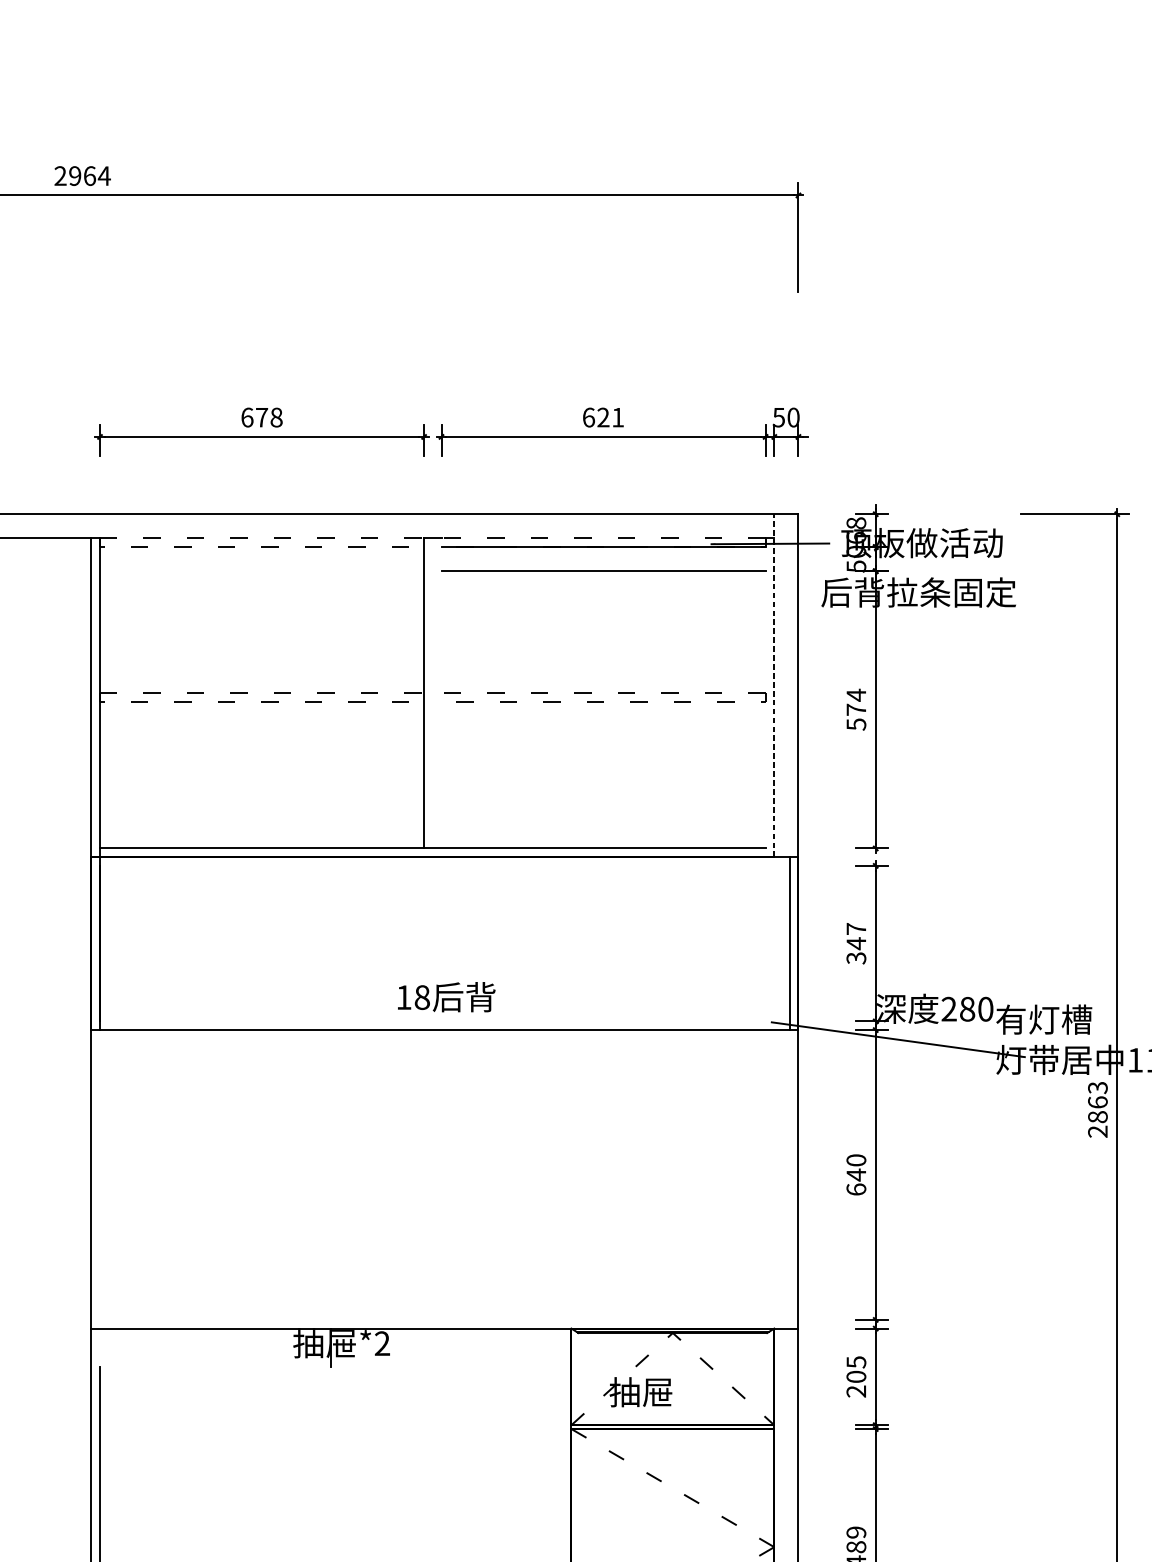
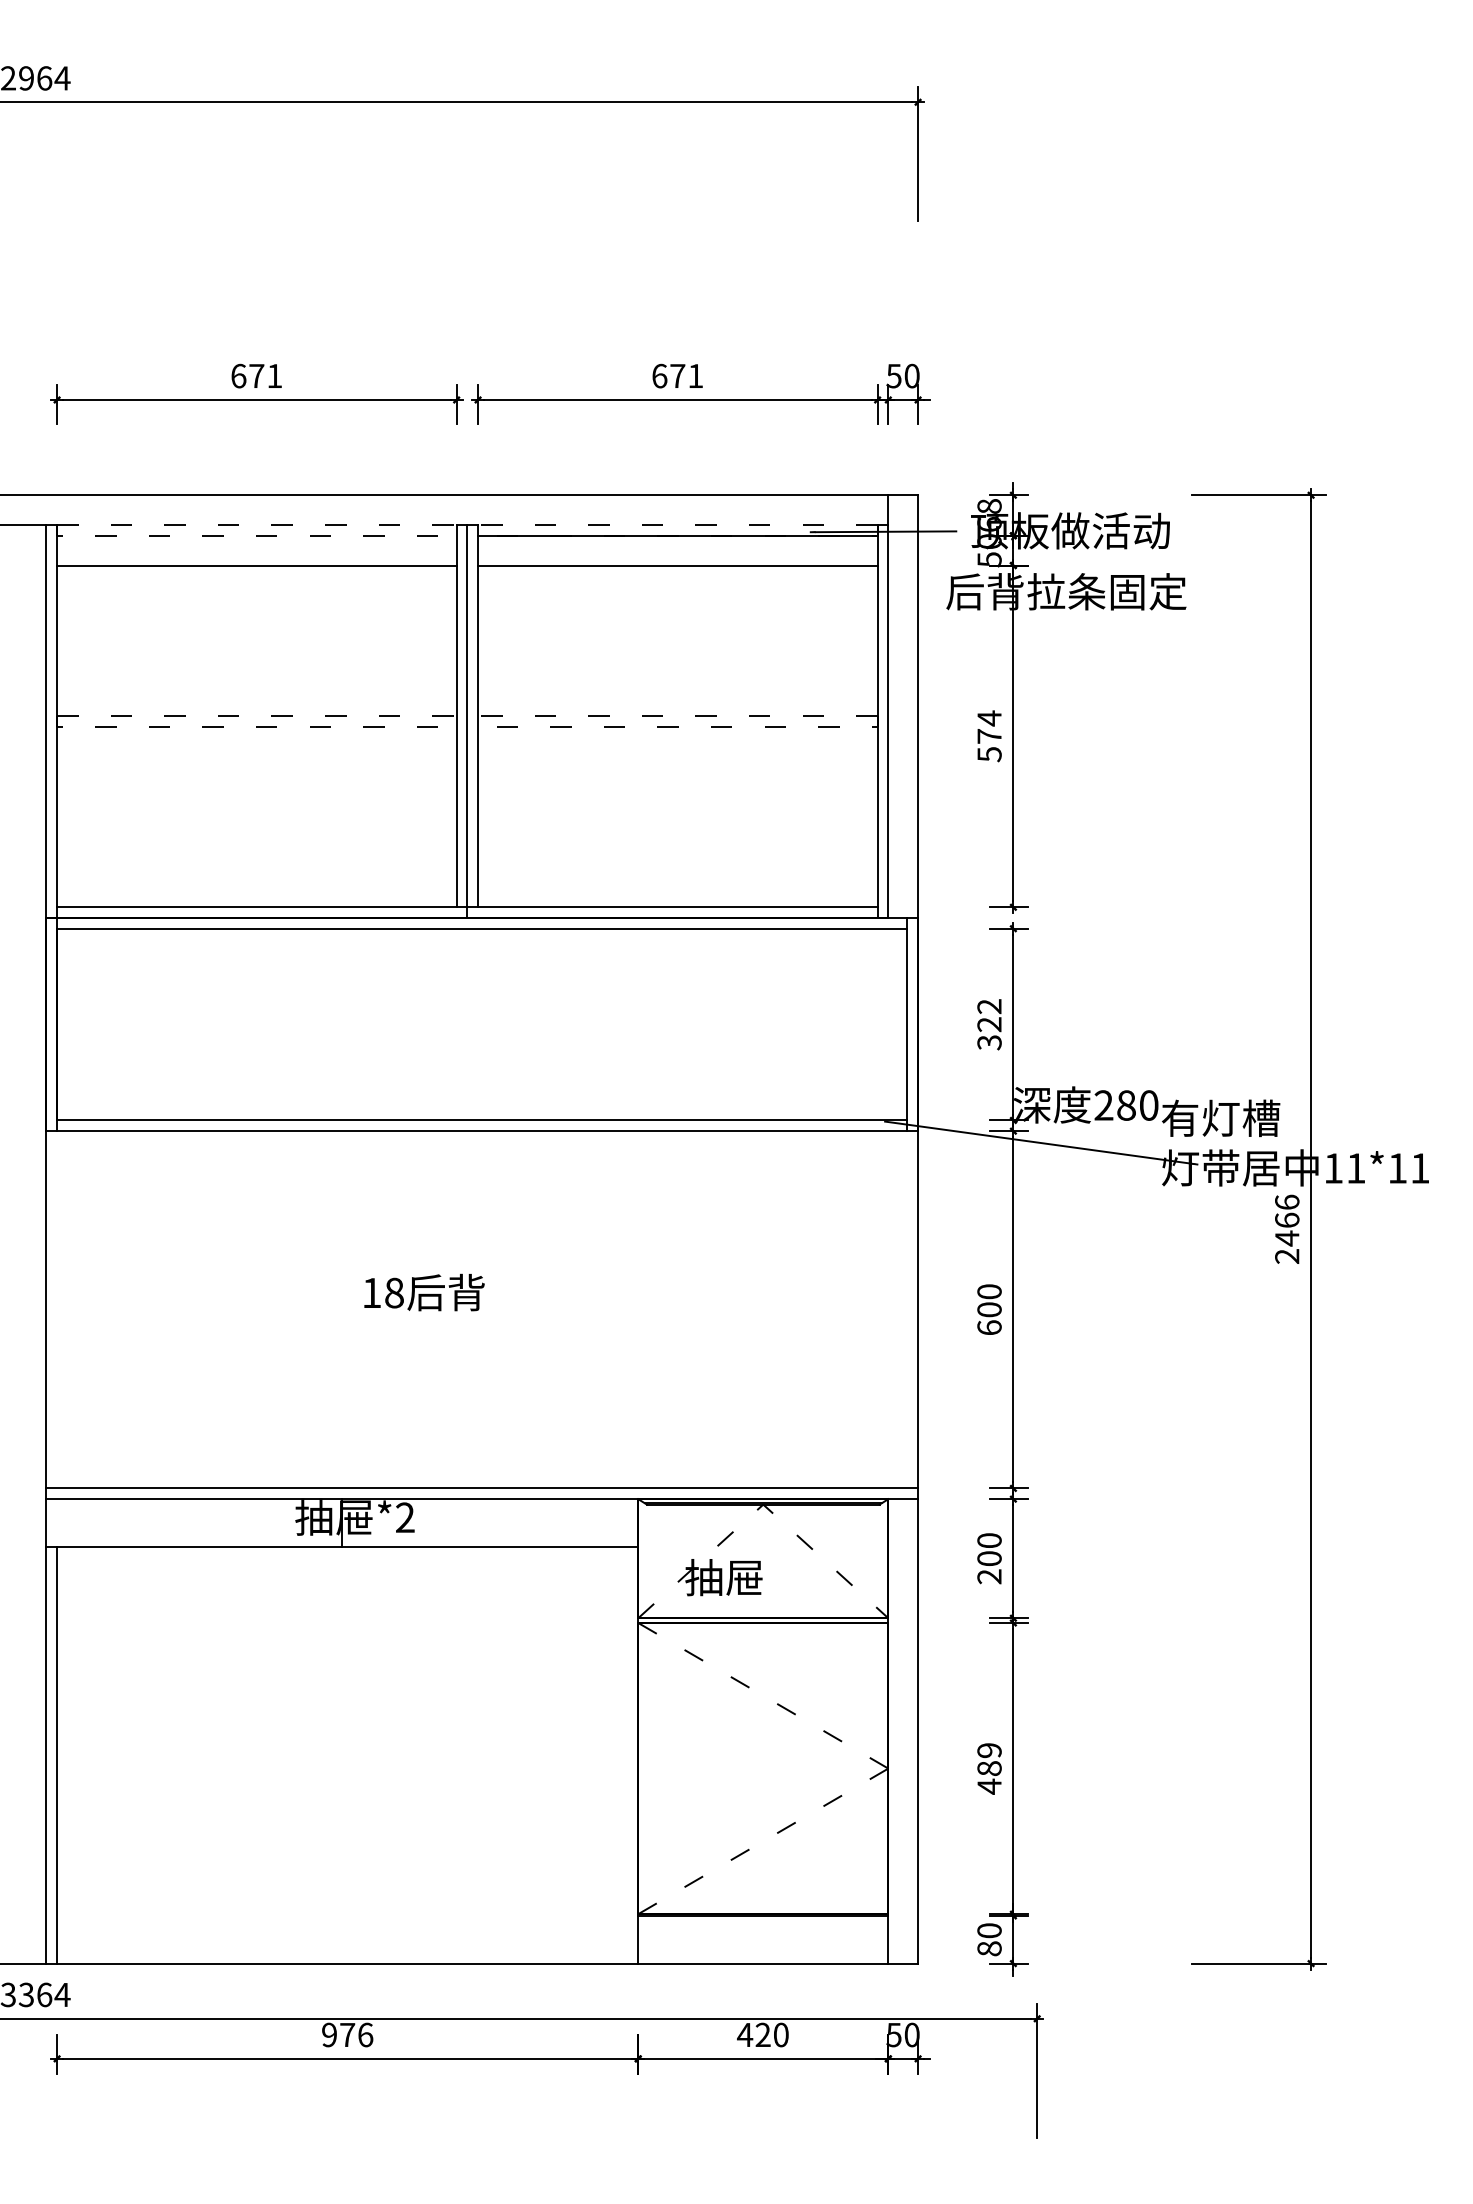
text: (276, 417) -> (274, 376), 678 -> 671
text: (603, 417) -> (677, 375), 621 -> 671
line: (261, 571) -> (256, 565), added
line: (774, 685) -> (888, 706), dashed -> solid
line: (441, 693) -> (478, 716), added
line: (432, 697) -> (467, 721), added
line: (765, 697) -> (877, 721), added
line: (445, 865) -> (482, 928), added
text: (856, 936) -> (989, 1015), 347 -> 322
text: (446, 997) -> (424, 1292), moved
line: (445, 1021) -> (482, 1120), added
text: (1098, 1102) -> (1287, 1220), 2863 -> 2466
text: (856, 1174) -> (989, 1309), 640 -> 600
line: (445, 1319) -> (482, 1488), added
text: (856, 1362) -> (989, 1540), 205 -> 200
line: (331, 1367) -> (342, 1546), added

